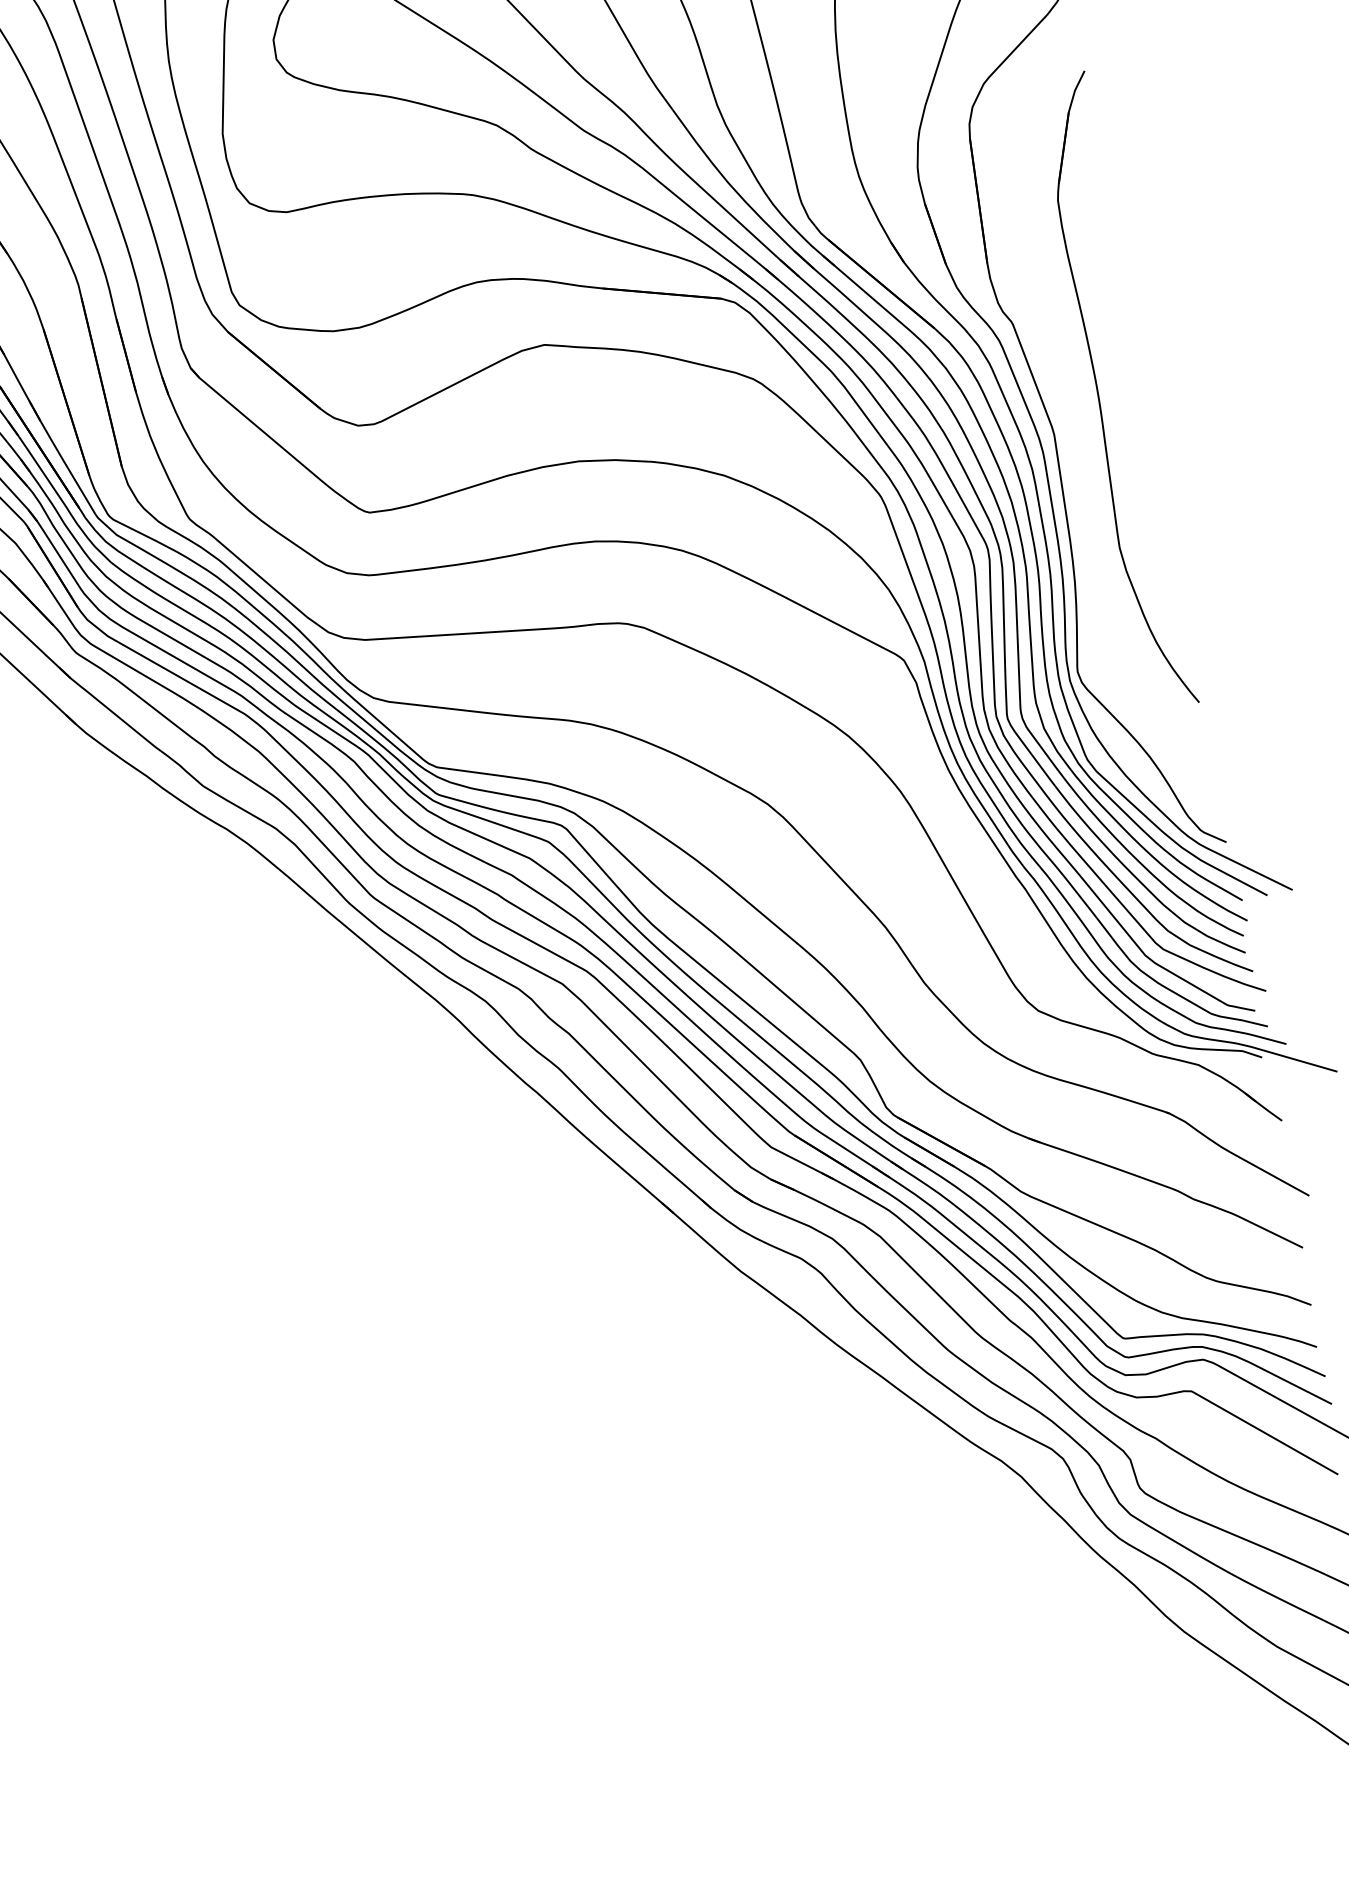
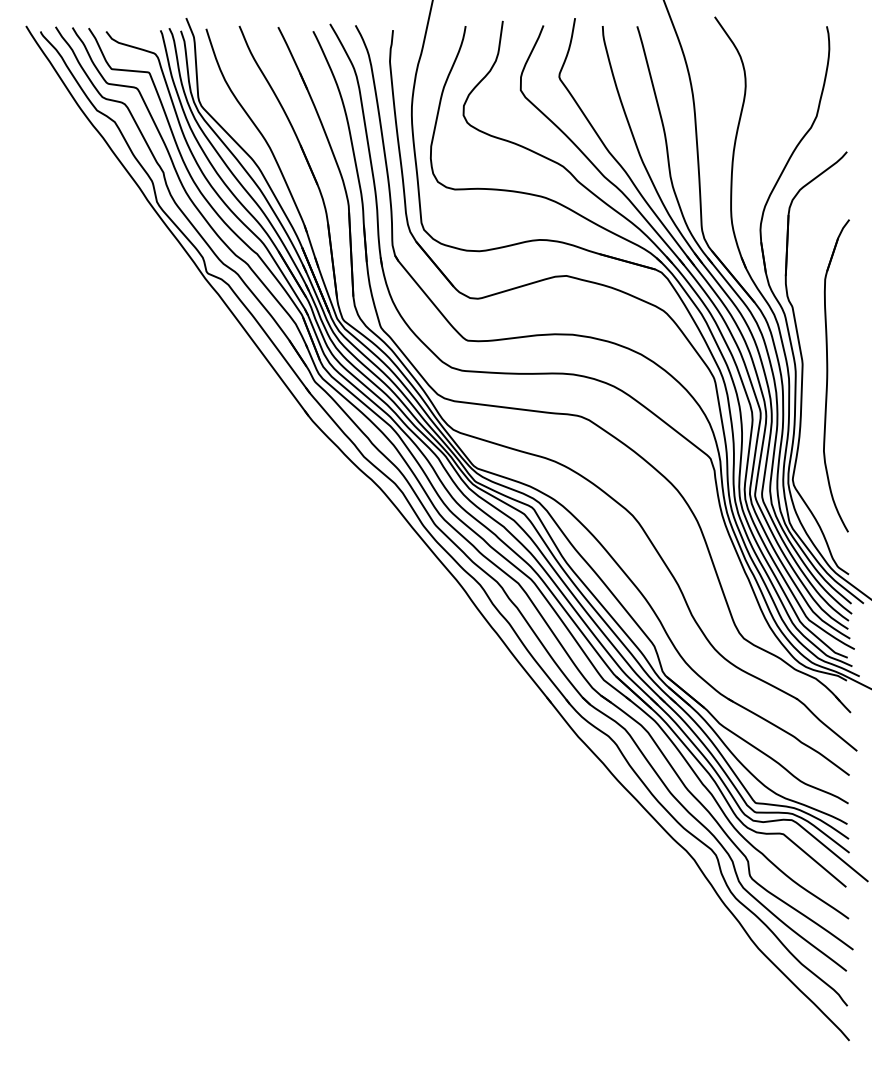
part: (1100, 393) -> (828, 375), moved

